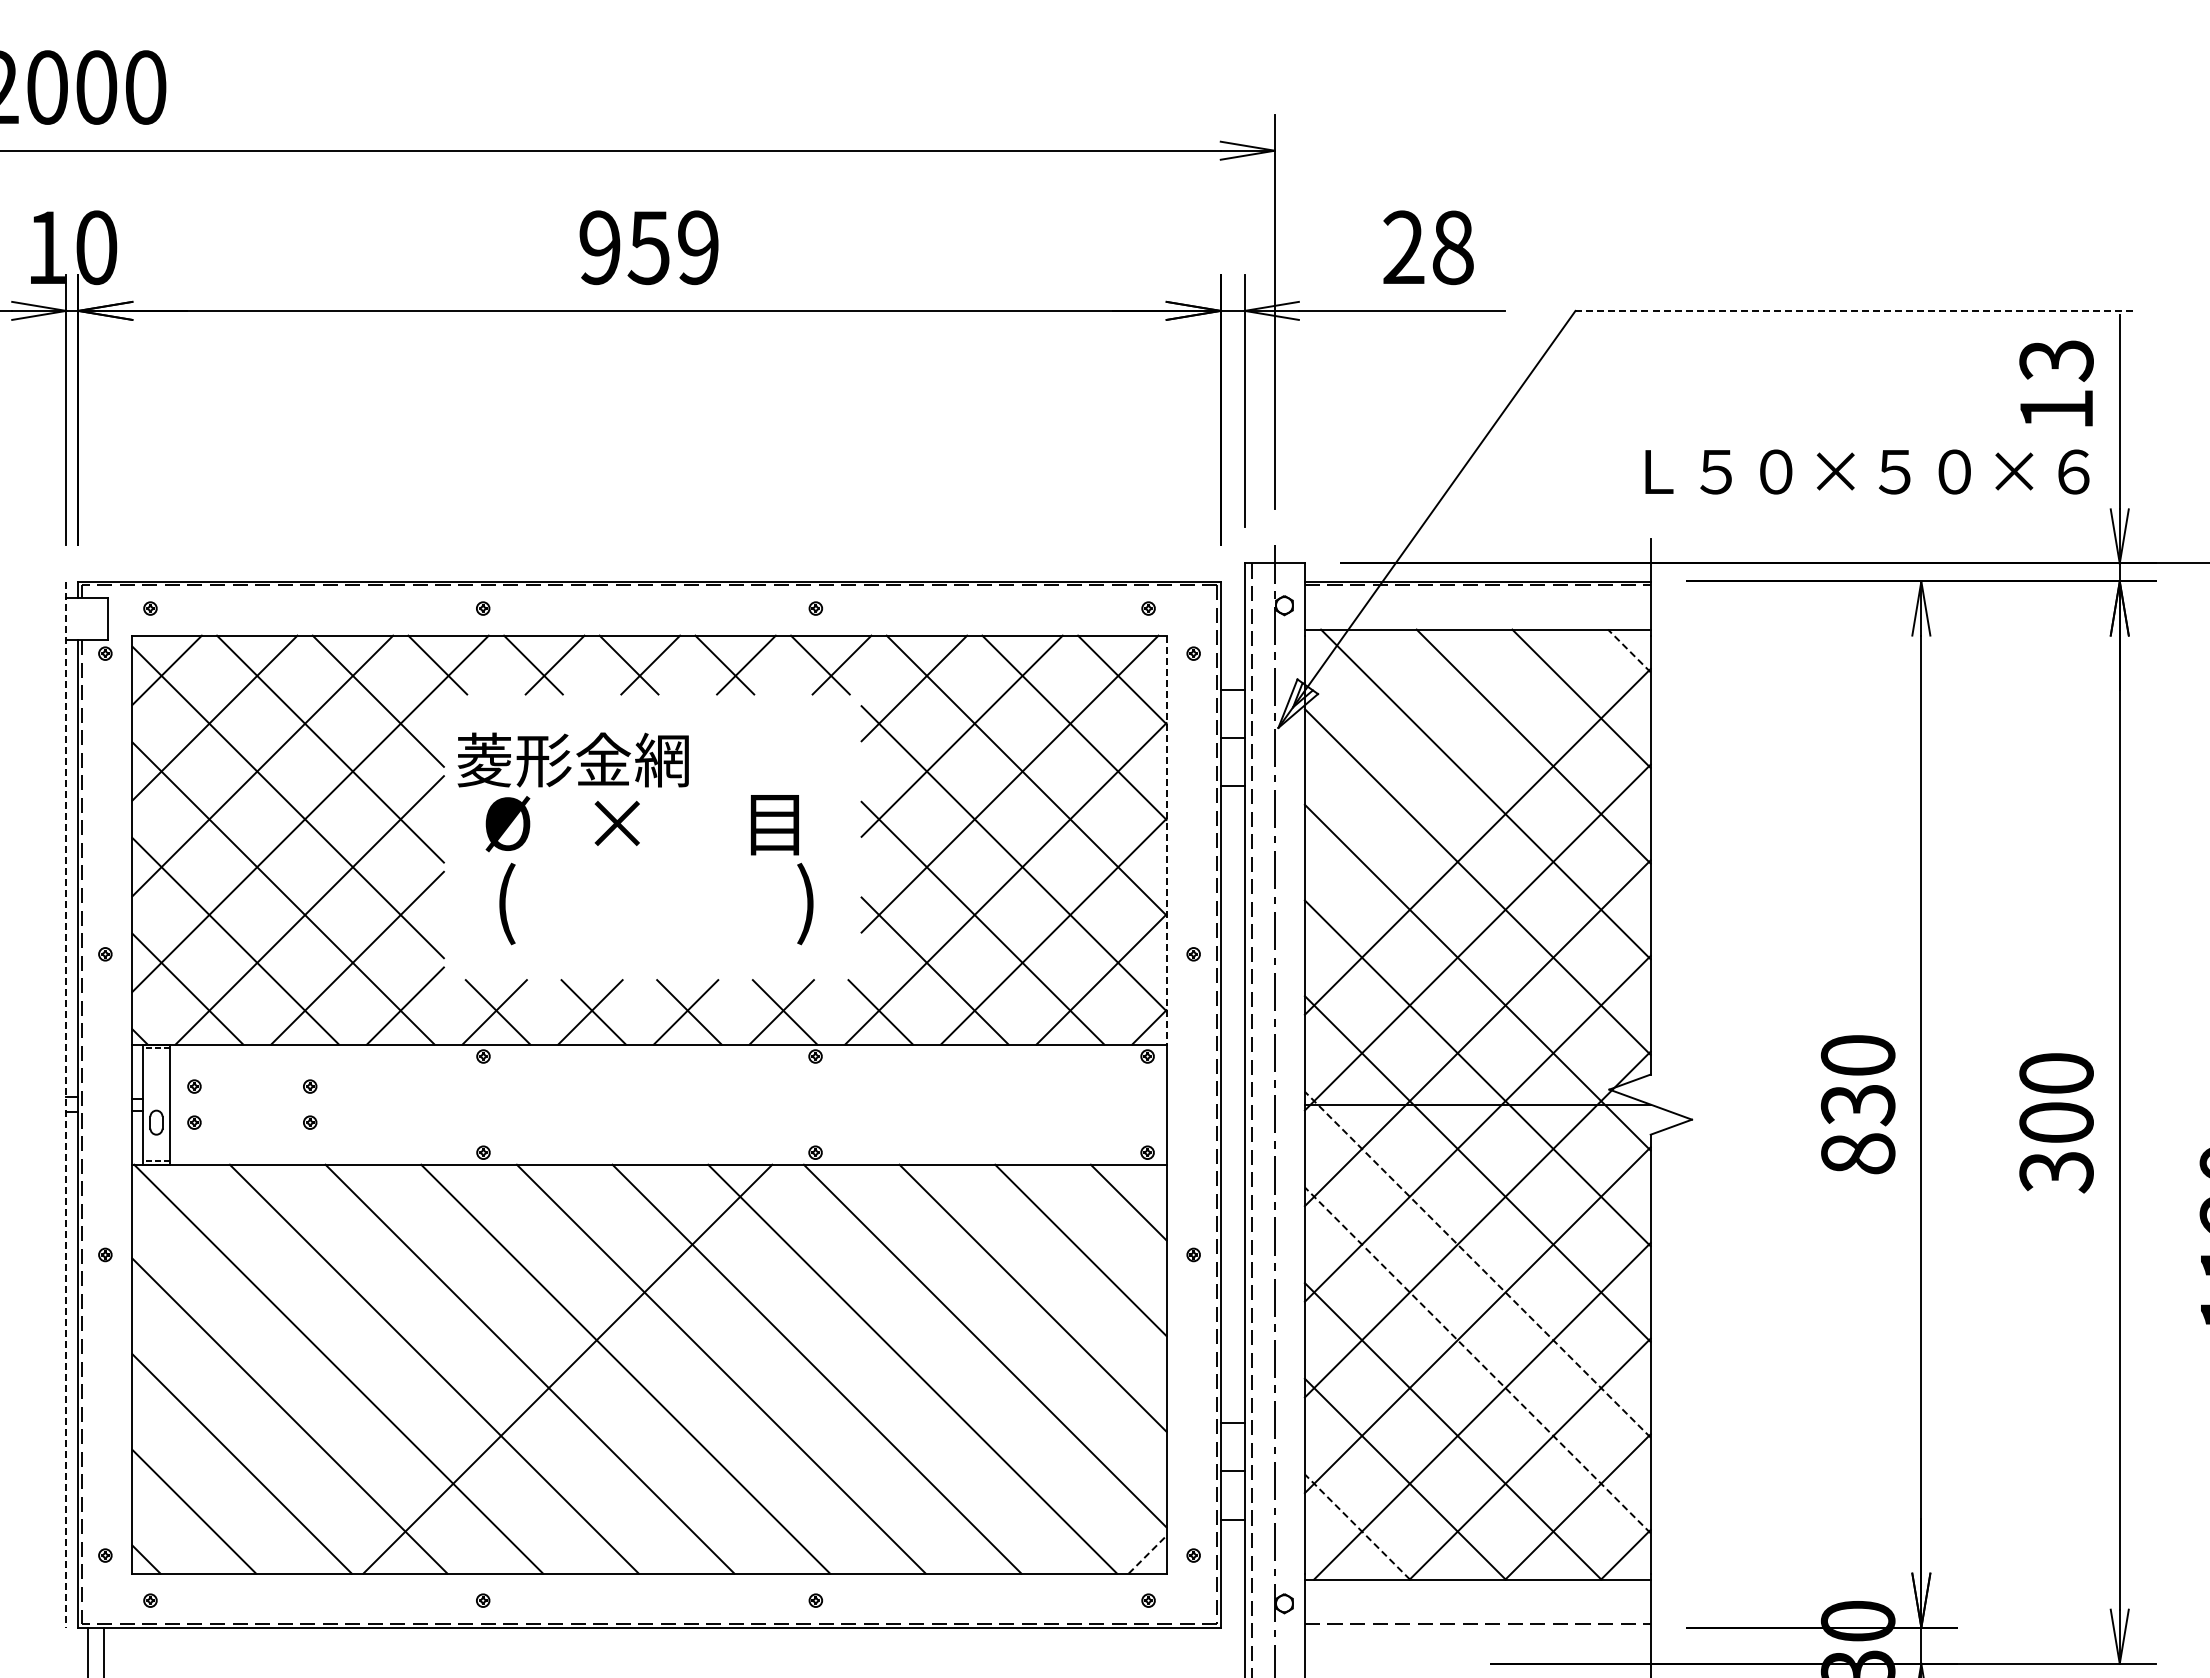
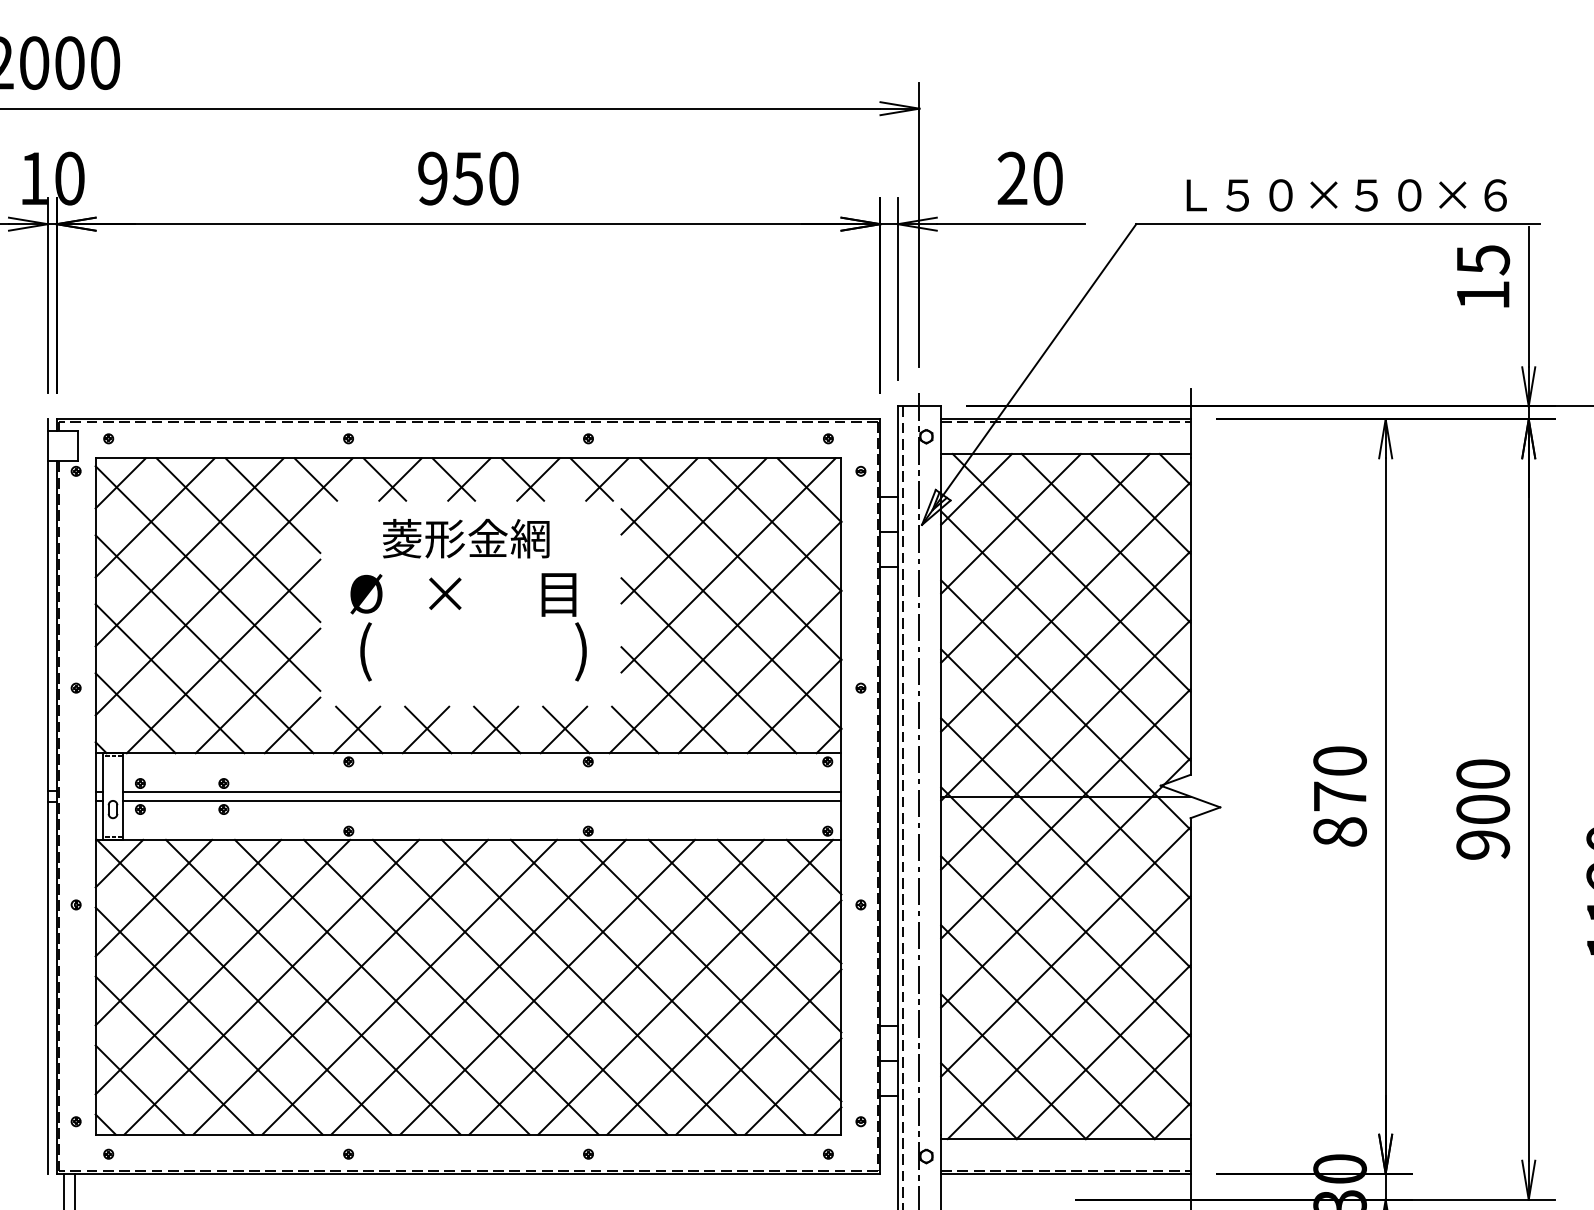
text: (698, 247) -> (503, 178), 959 -> 950
text: (1452, 247) -> (1047, 178), 28 -> 20
line: (1855, 310) -> (1338, 223), dashed -> solid
text: (2056, 361) -> (1483, 260), 13 -> 15
text: (1867, 471) -> (1346, 195), moved
line: (1629, 650) -> (1175, 469), dashed -> solid
line: (1353, 678) -> (976, 489), added
line: (1401, 726) -> (1010, 523), added
text: (572, 759) -> (465, 538), moved
line: (1449, 774) -> (1045, 558), added
line: (1166, 840) -> (841, 606), dashed -> solid
line: (667, 1098) -> (481, 792), added
line: (66, 1105) -> (48, 797), dashed -> solid
text: (1857, 1105) -> (1339, 797), 830 -> 870
line: (667, 1110) -> (481, 800), added
text: (2056, 1172) -> (1483, 845), 300 -> 900
line: (165, 1197) -> (119, 863), added
line: (212, 1245) -> (153, 898), added
line: (1477, 1264) -> (1065, 911), dashed -> solid
line: (260, 1292) -> (188, 932), added
line: (308, 1340) -> (222, 966), added
line: (1477, 1360) -> (1065, 981), dashed -> solid
line: (376, 1368) -> (271, 986), added
line: (471, 1368) -> (340, 986), added
line: (663, 1368) -> (478, 986), added
line: (758, 1368) -> (547, 986), added
line: (854, 1368) -> (616, 986), added
line: (950, 1368) -> (685, 986), added
line: (1003, 1410) -> (723, 1017), added
line: (1051, 1458) -> (758, 1051), added
line: (1099, 1506) -> (793, 1086), added
line: (1357, 1526) -> (979, 1100), dashed -> solid
line: (1147, 1554) -> (827, 1120), dashed -> solid
line: (1477, 1627) -> (1065, 1173), added

